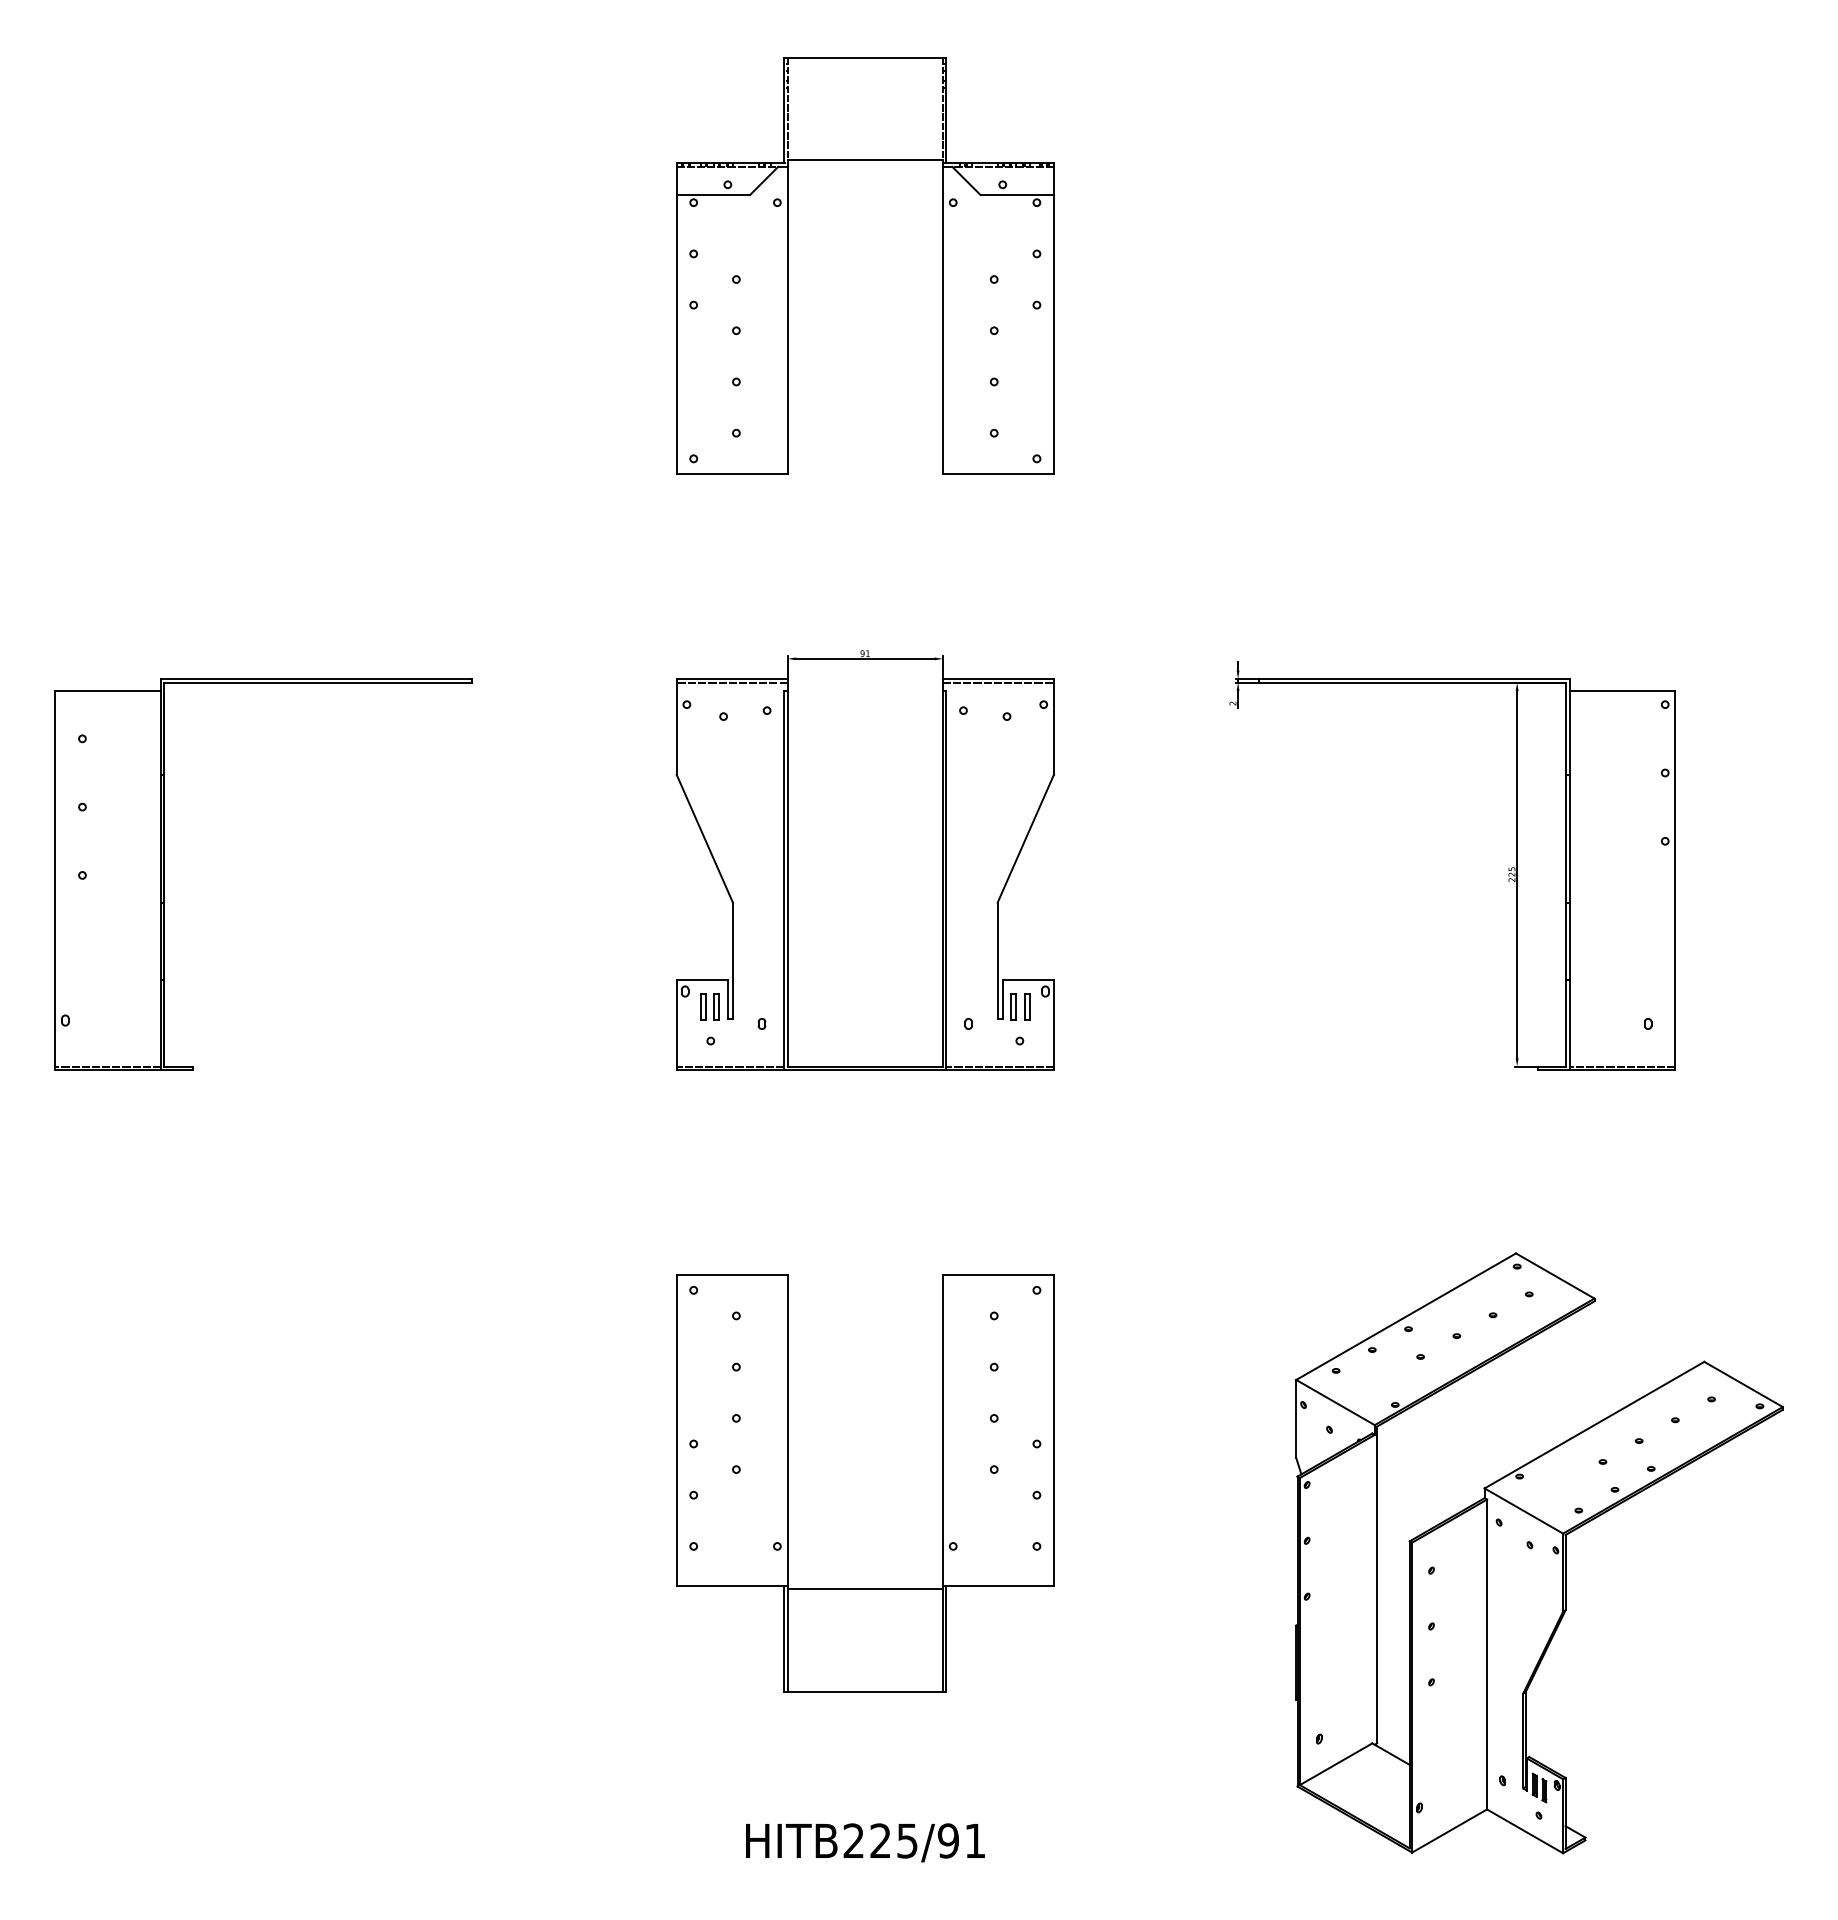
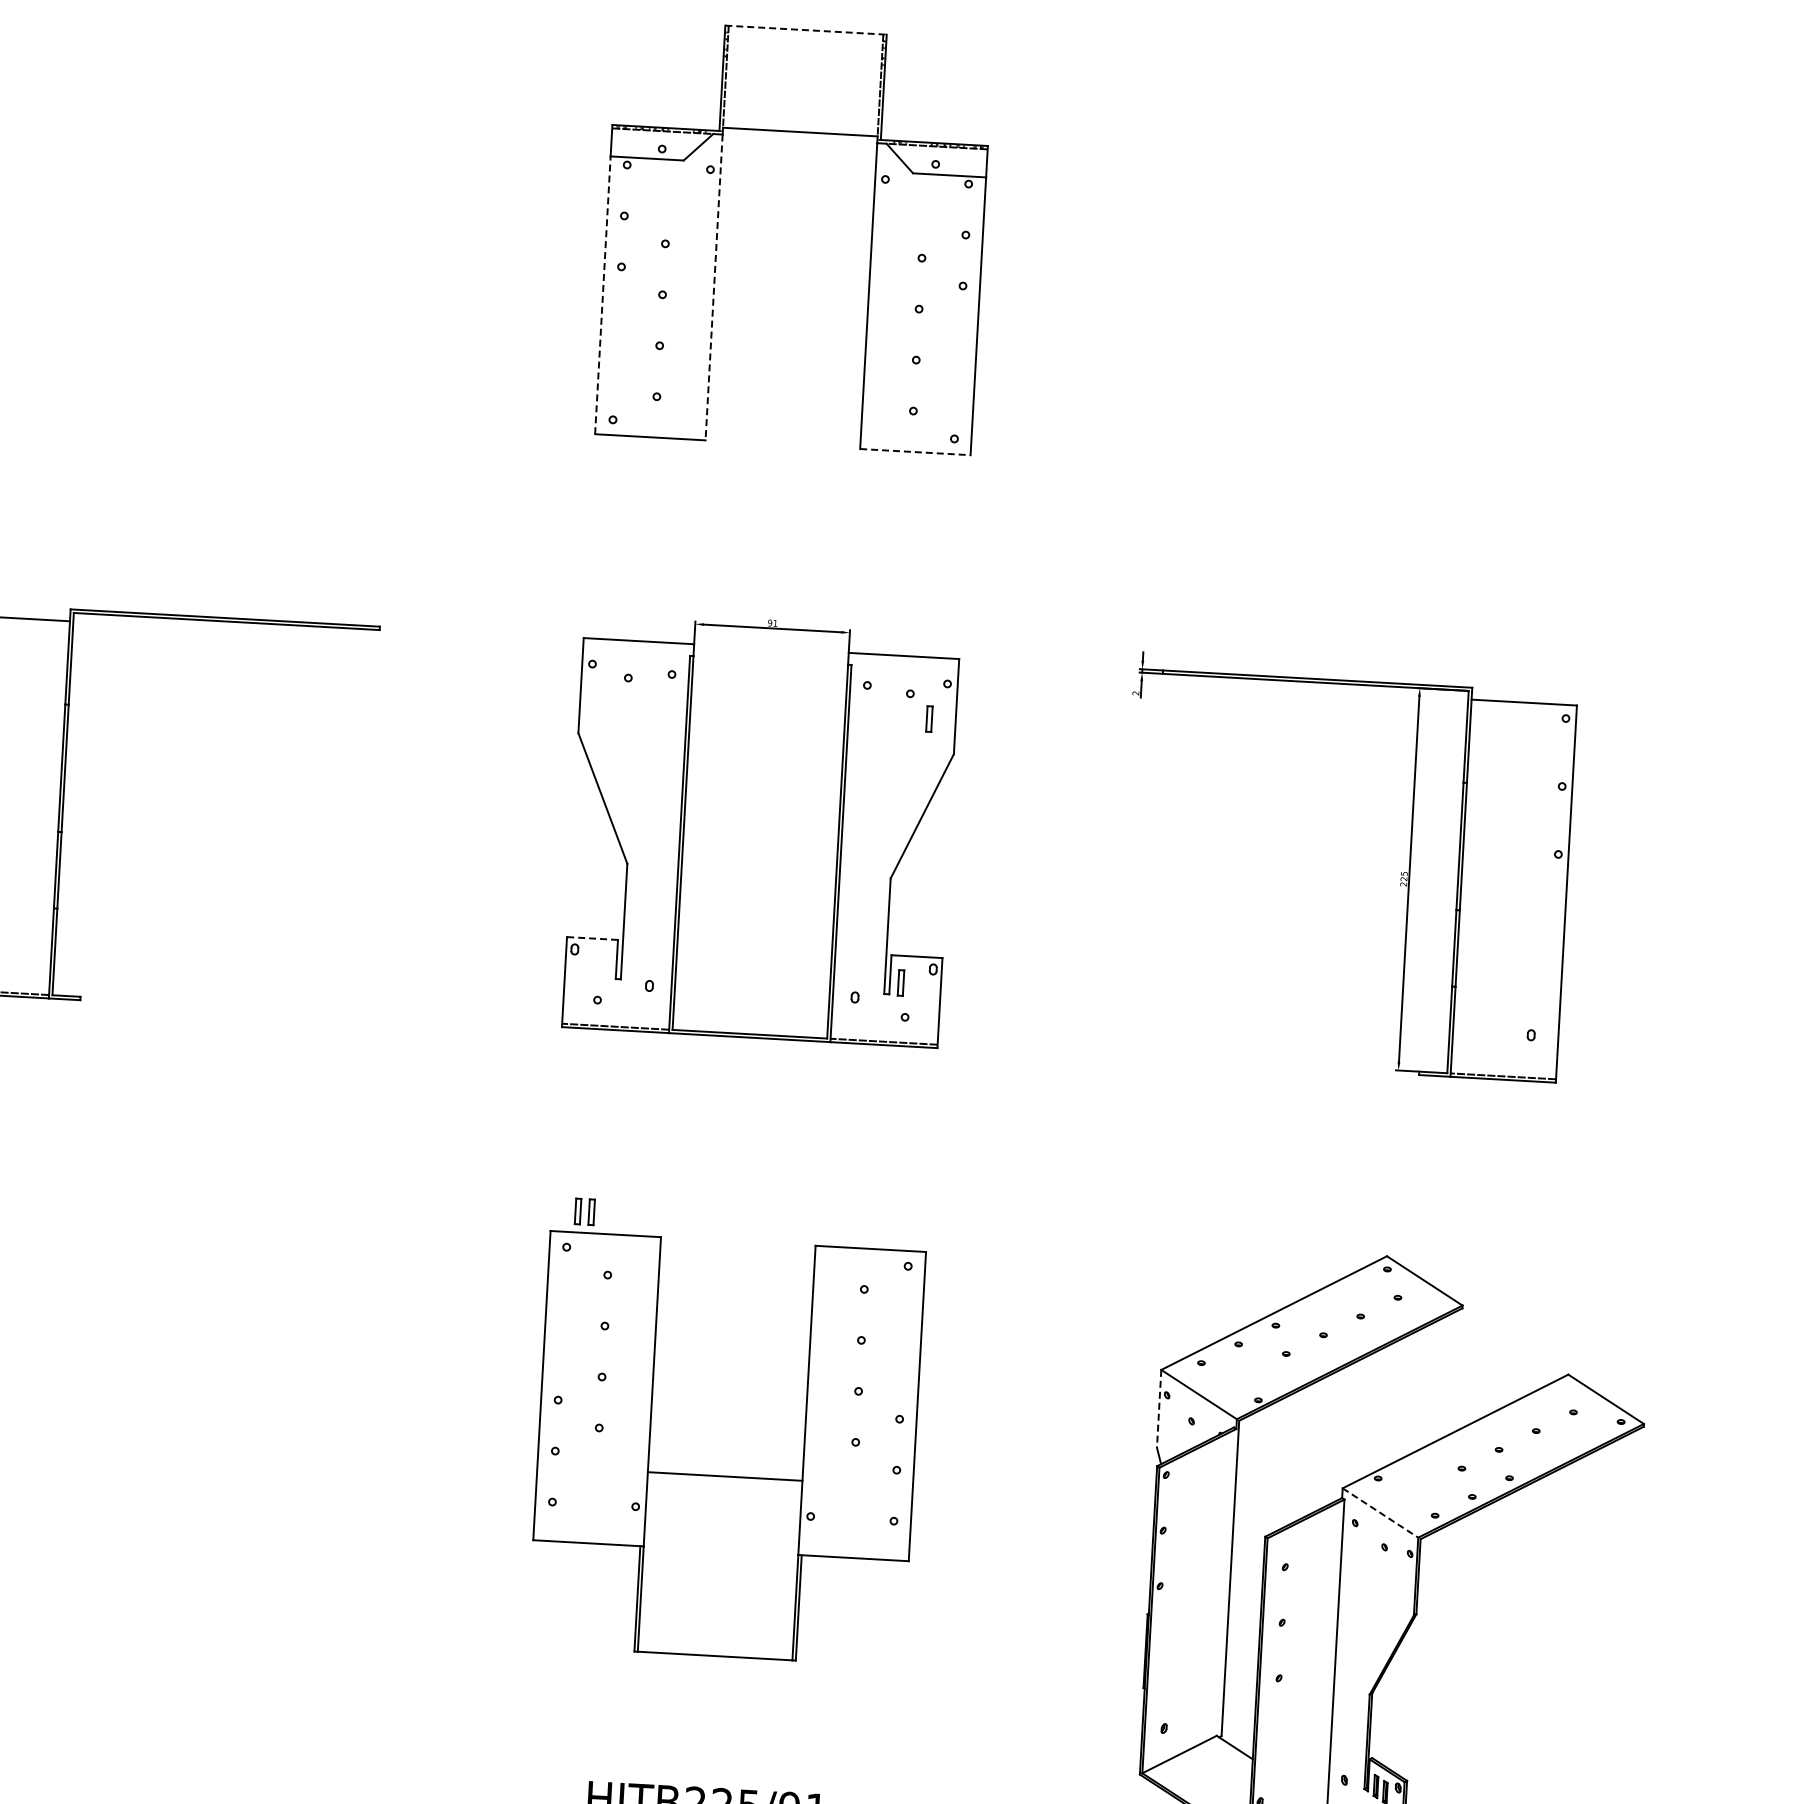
line: (865, 57) -> (806, 30), solid -> dashed
line: (787, 320) -> (713, 287), solid -> dashed
line: (676, 334) -> (602, 295), solid -> dashed
line: (998, 474) -> (915, 452), solid -> dashed
line: (731, 682) -> (638, 644), removed
line: (998, 682) -> (903, 659), removed
line: (702, 979) -> (592, 938), solid -> dashed
part: (709, 1006) -> (584, 1211), moved
part: (1027, 1006) -> (929, 718), moved
line: (1296, 1419) -> (1159, 1409), solid -> dashed
line: (1524, 1511) -> (1381, 1513), solid -> dashed
line: (865, 1589) -> (725, 1476), moved

